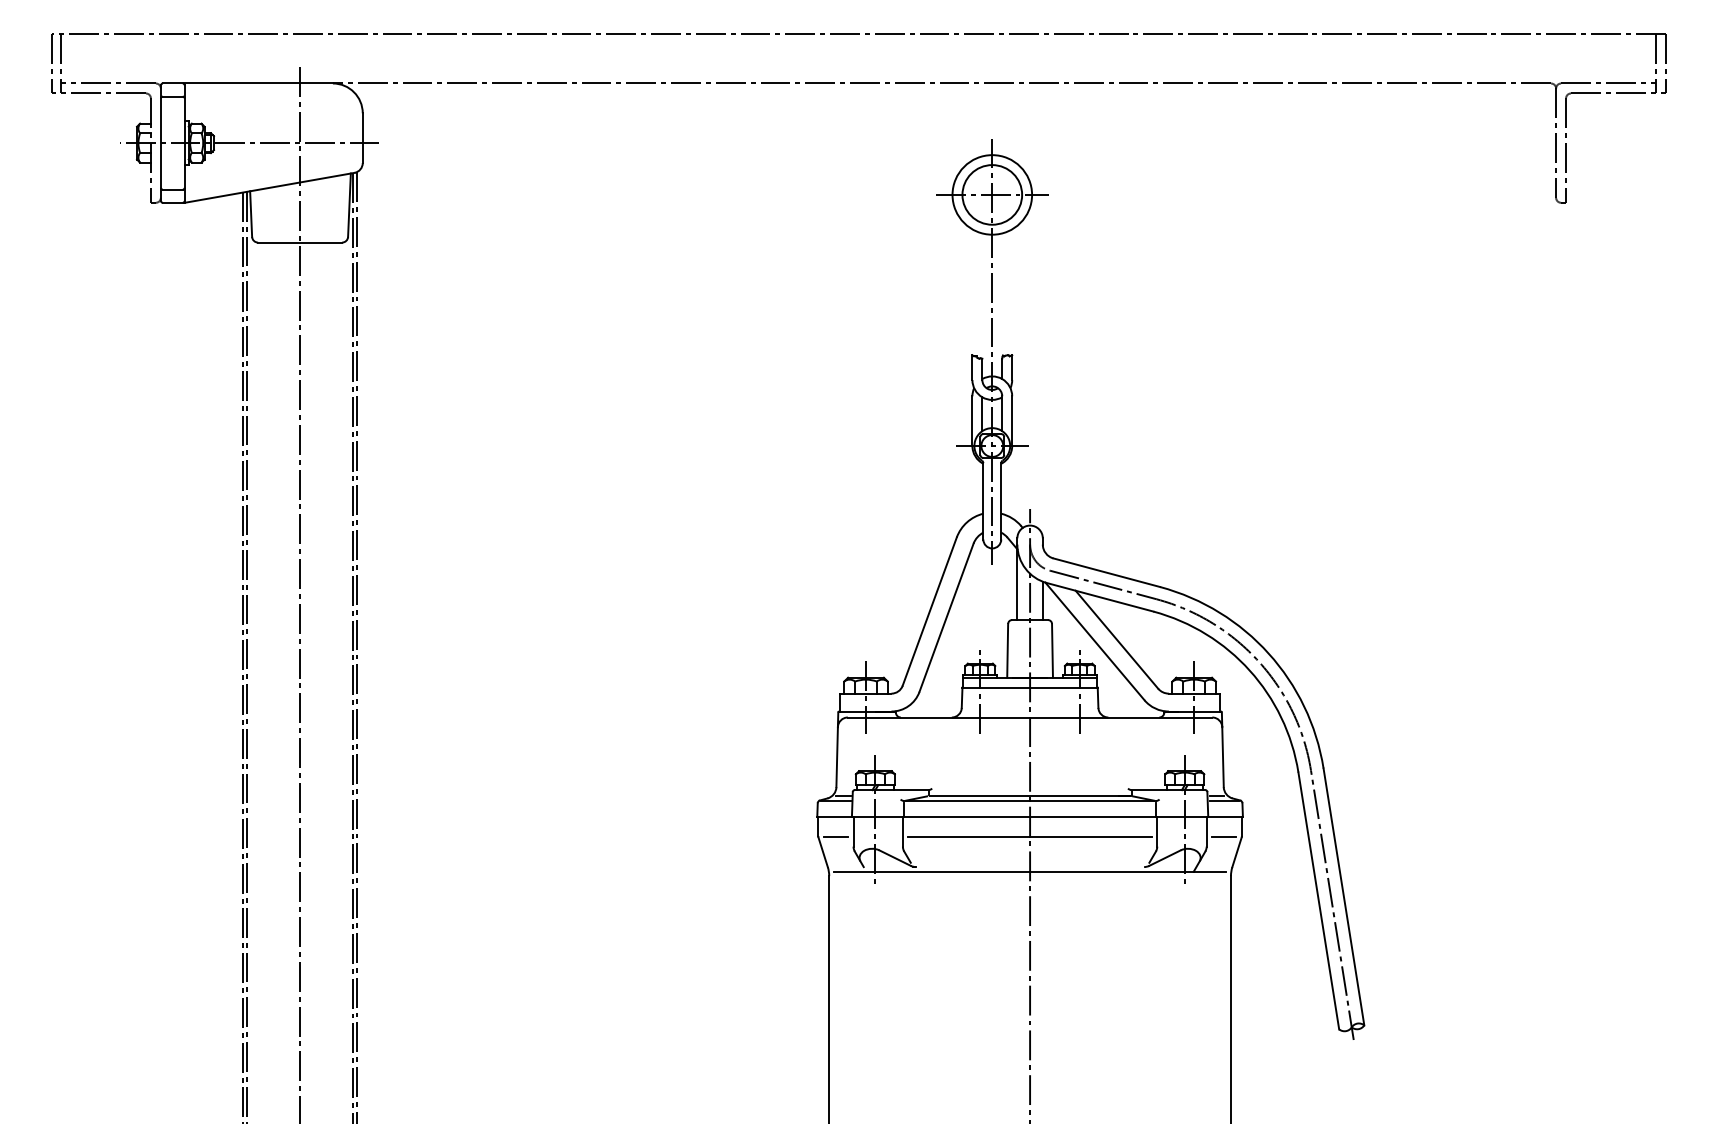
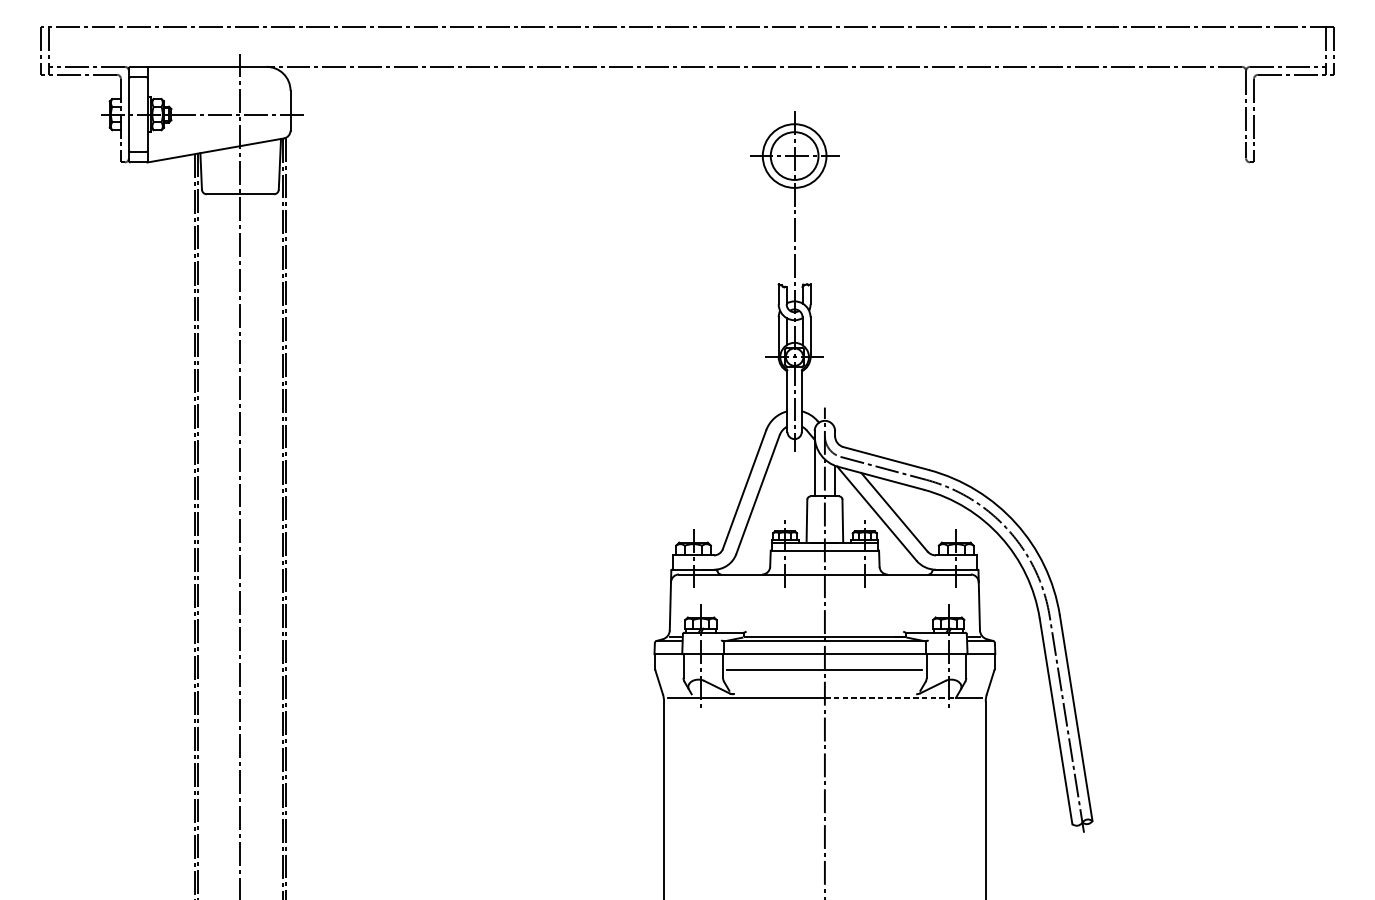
line: (835, 836) -> (669, 669), removed
line: (1224, 836) -> (980, 669), removed
line: (1111, 871) -> (890, 697), solid -> dashed

